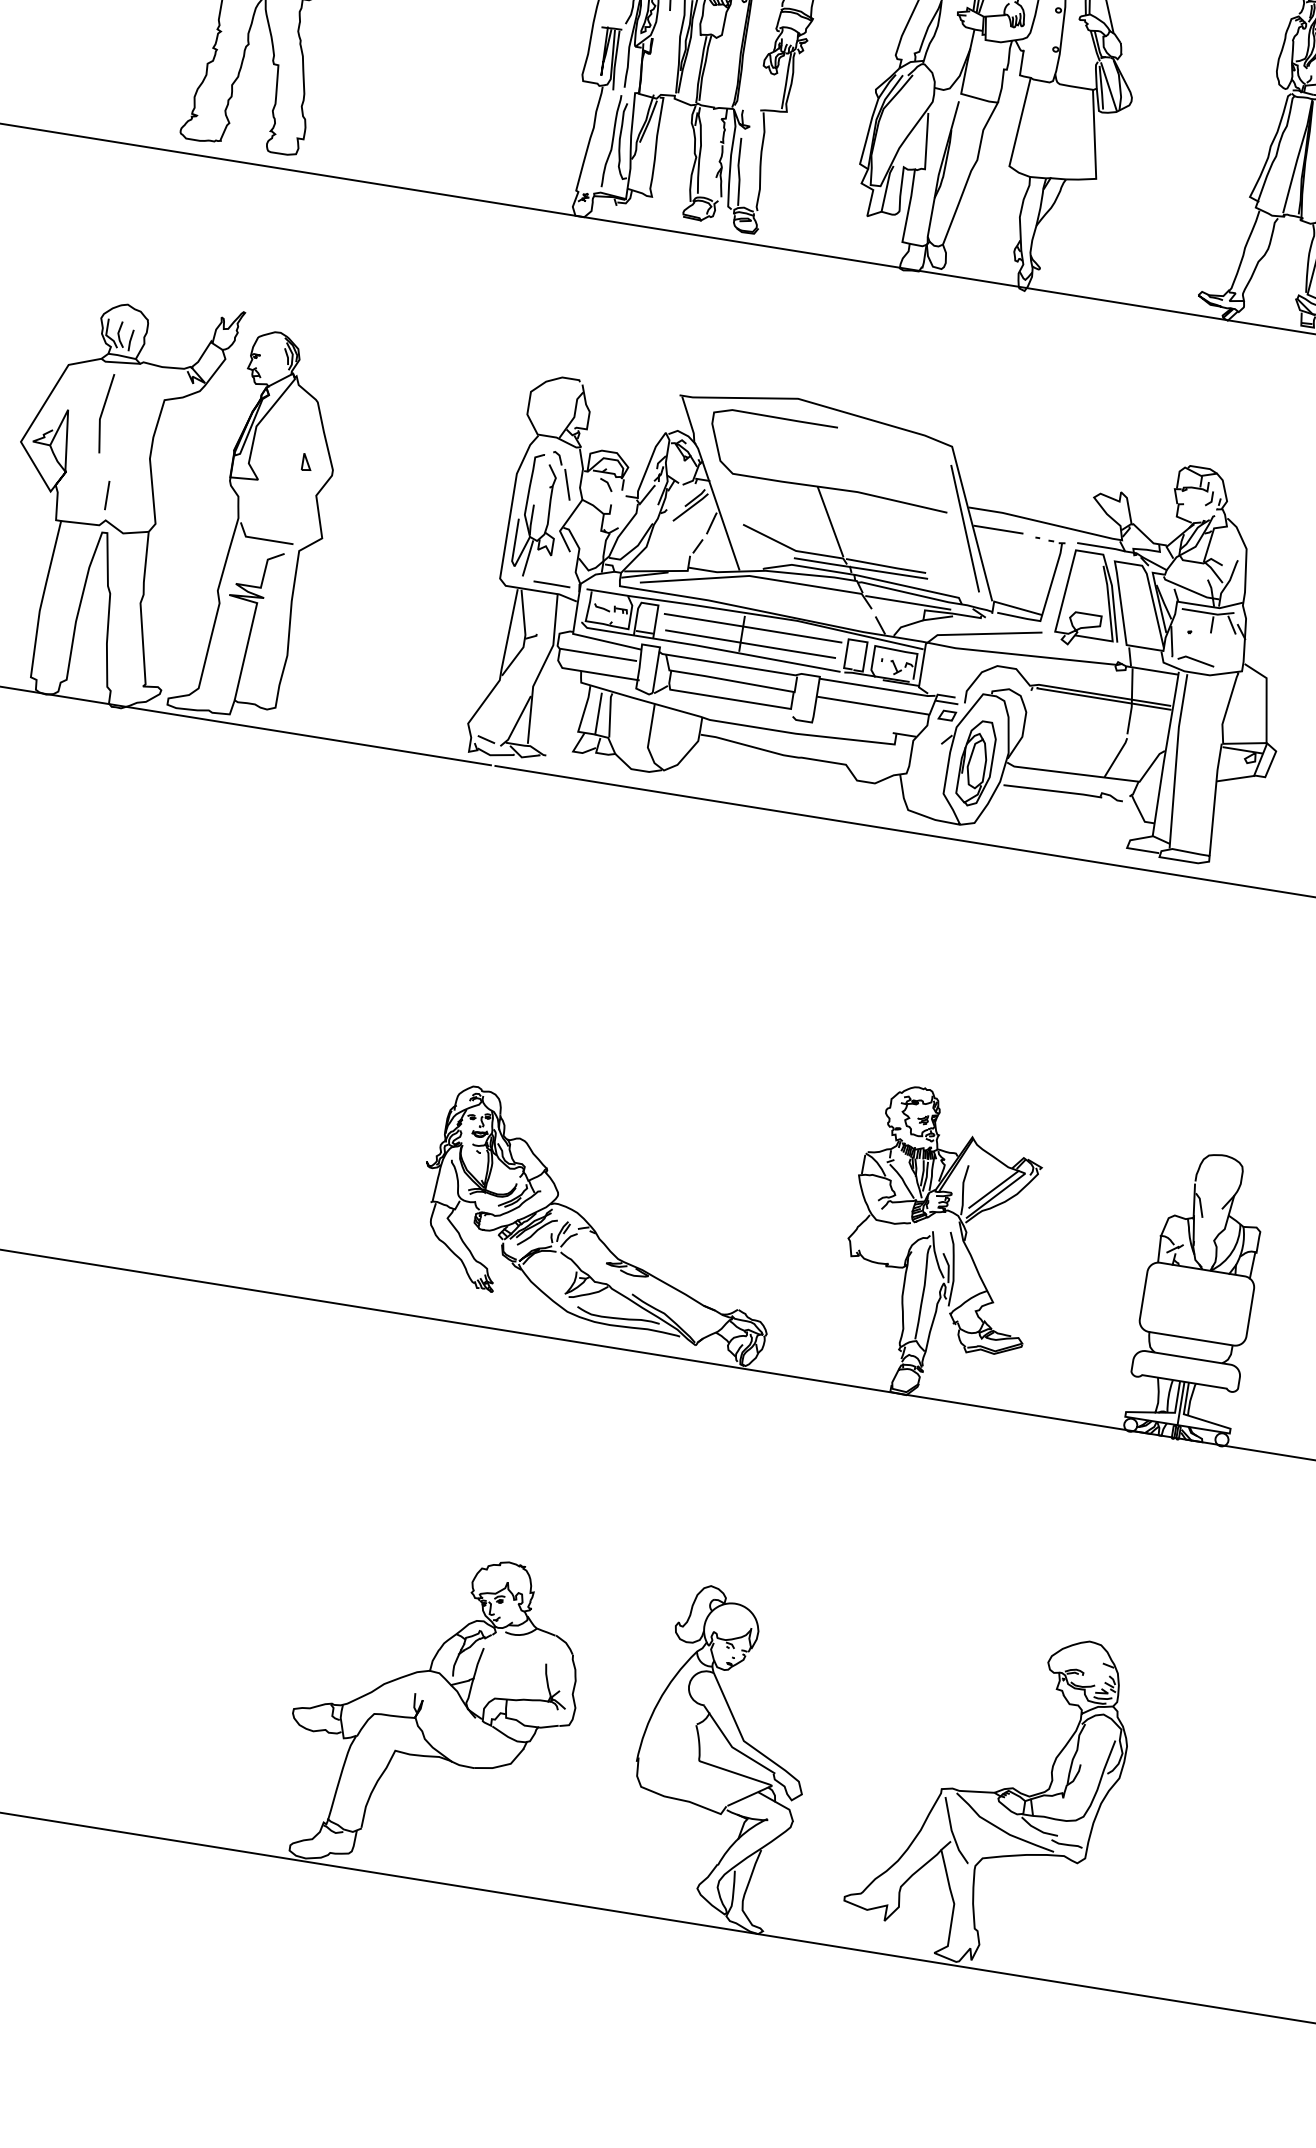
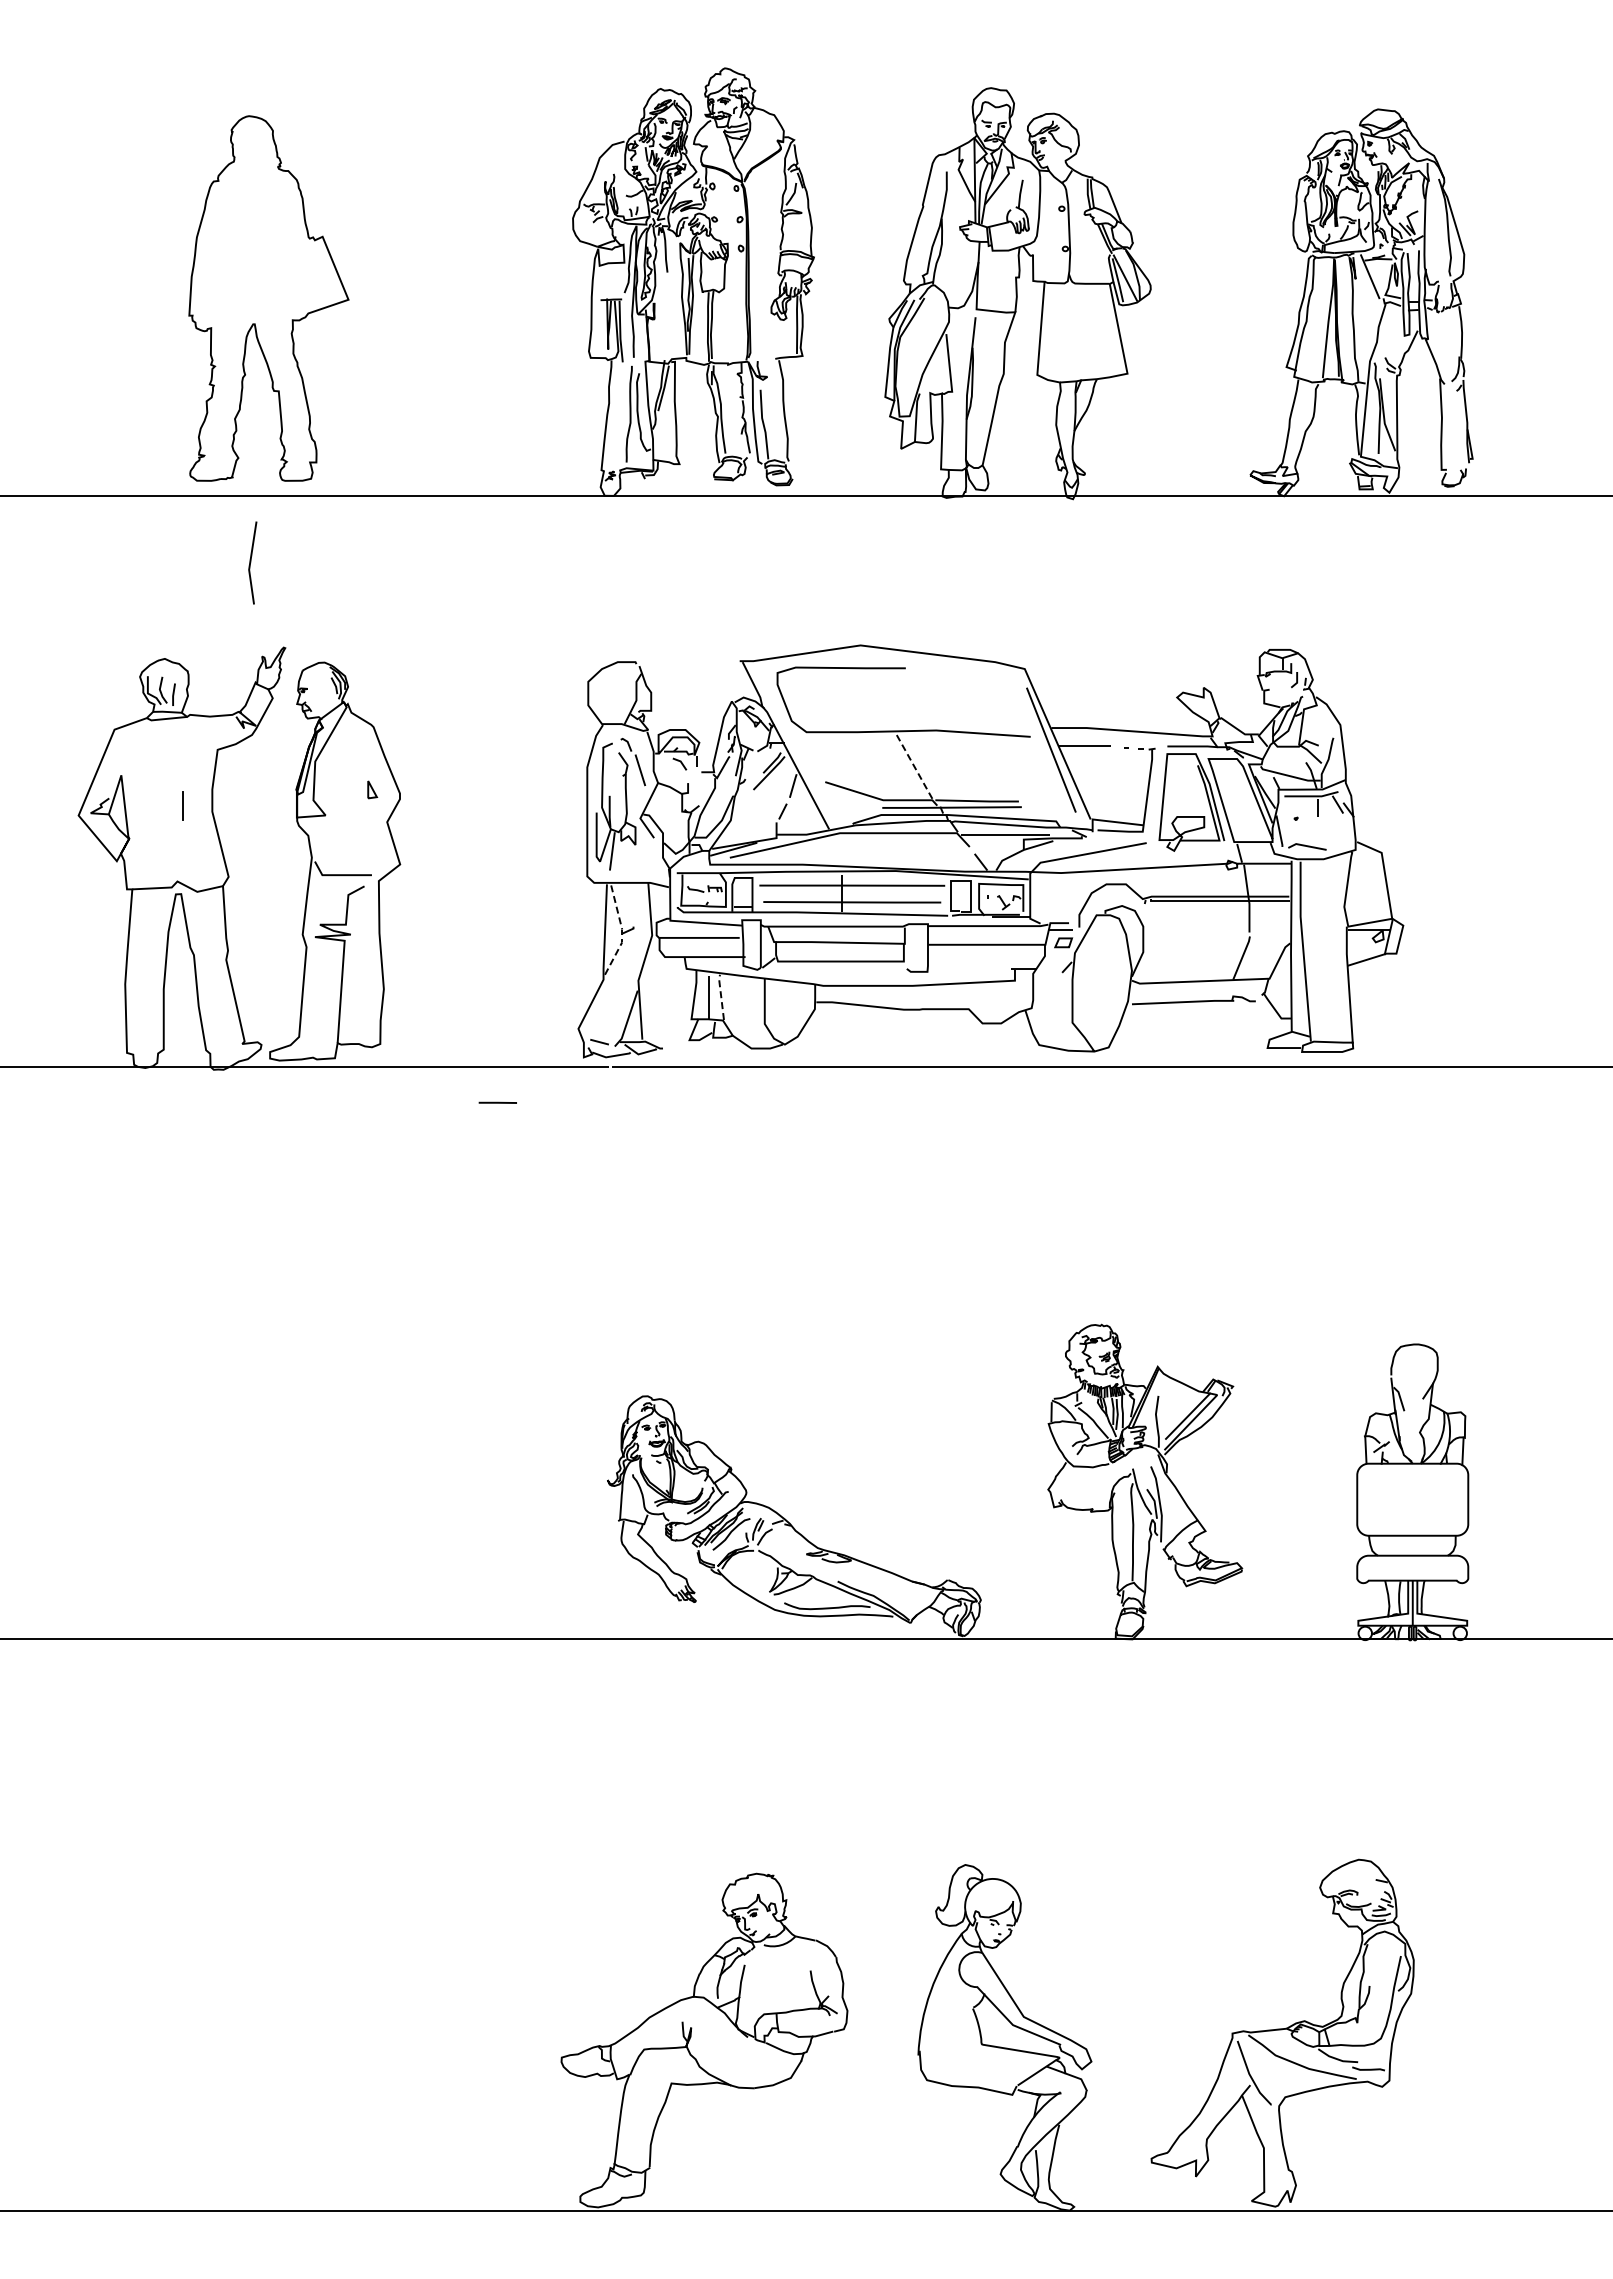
line: (103, 412) -> (251, 562), moved
line: (106, 494) -> (182, 805), moved
line: (829, 521) -> (912, 764), solid -> dashed
line: (551, 583) -> (497, 1102), moved
line: (525, 635) -> (622, 930), solid -> dashed
line: (610, 714) -> (721, 996), solid -> dashed
part: (976, 763) -> (1100, 986), removed

